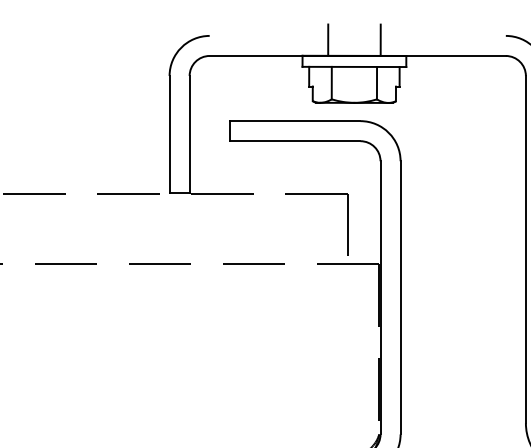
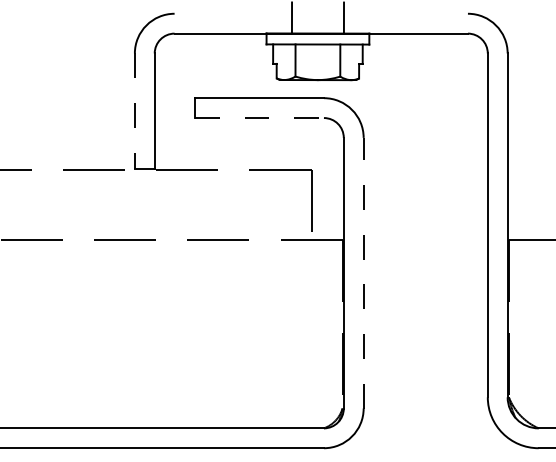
line: (169, 134) -> (134, 111), solid -> dashed
line: (295, 141) -> (259, 118), solid -> dashed
line: (400, 297) -> (363, 272), solid -> dashed

